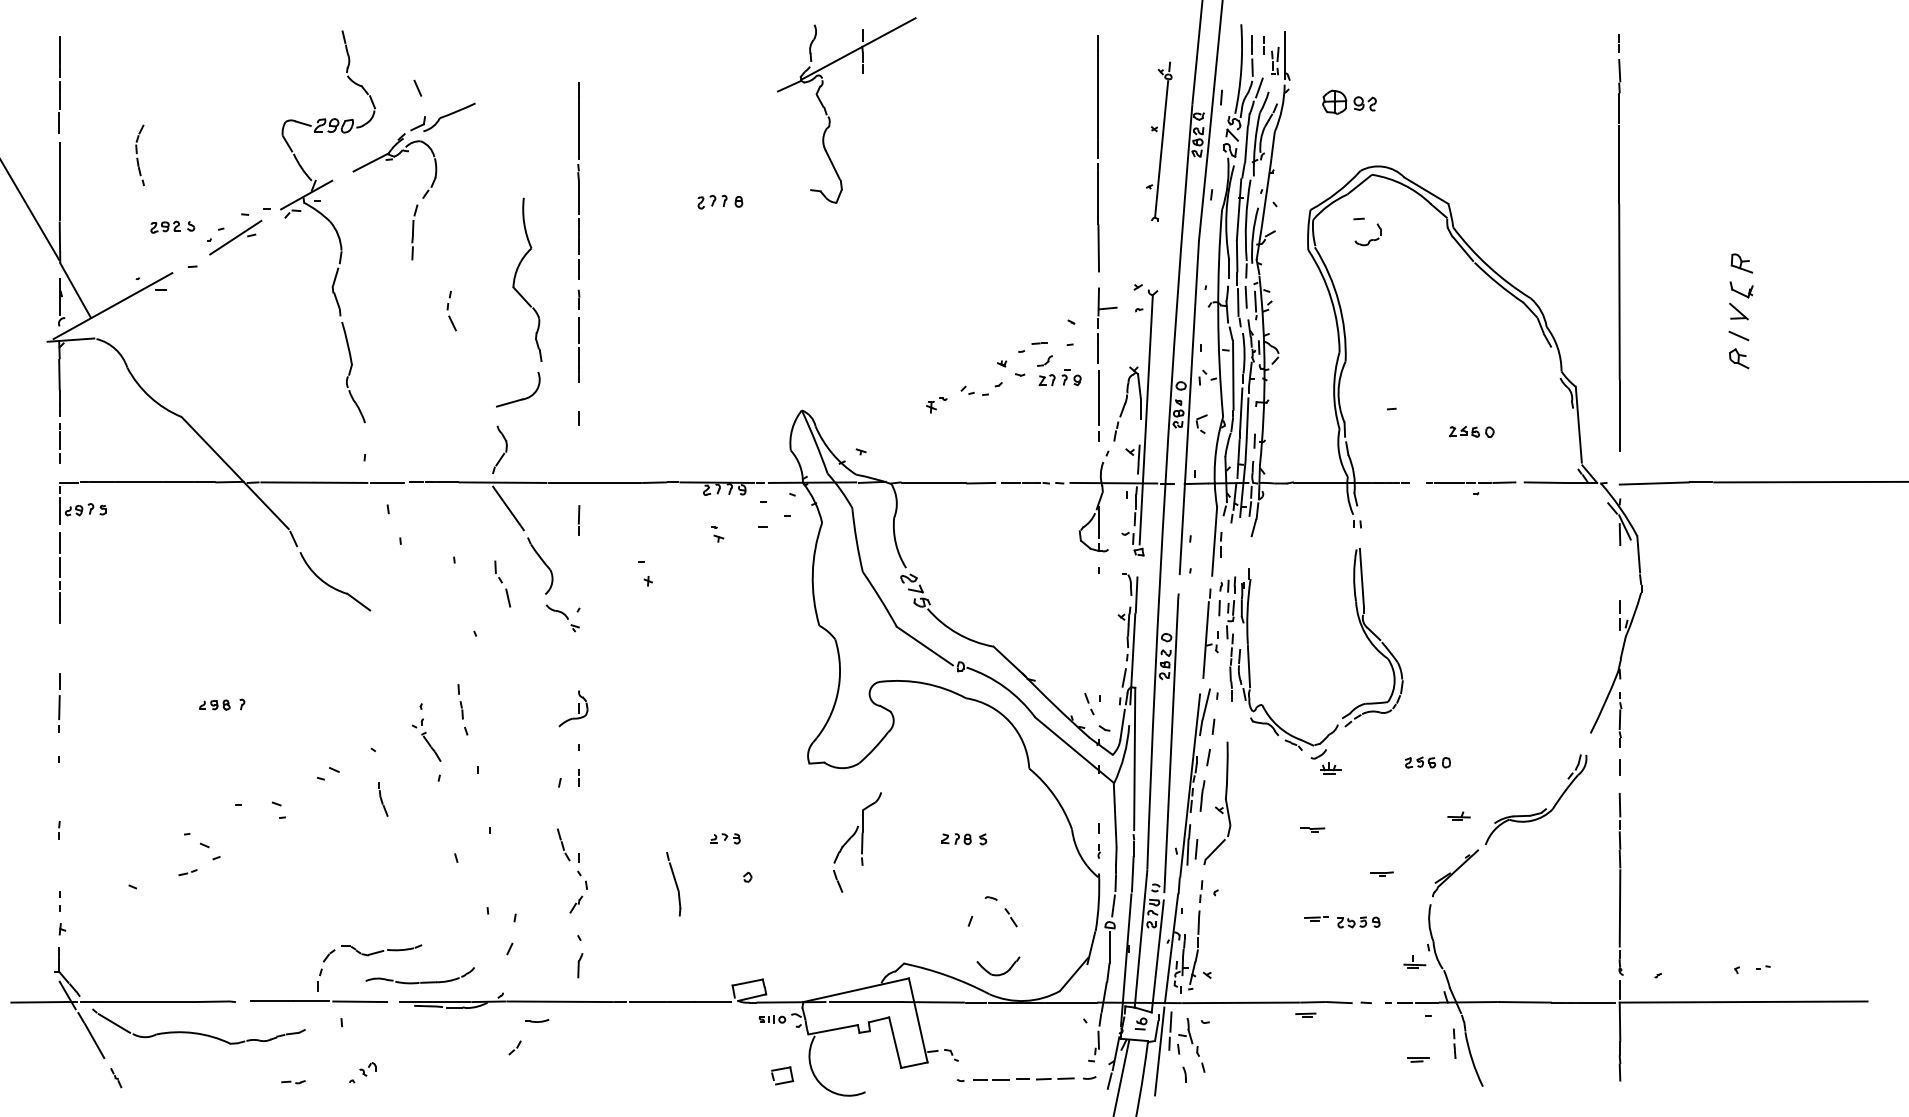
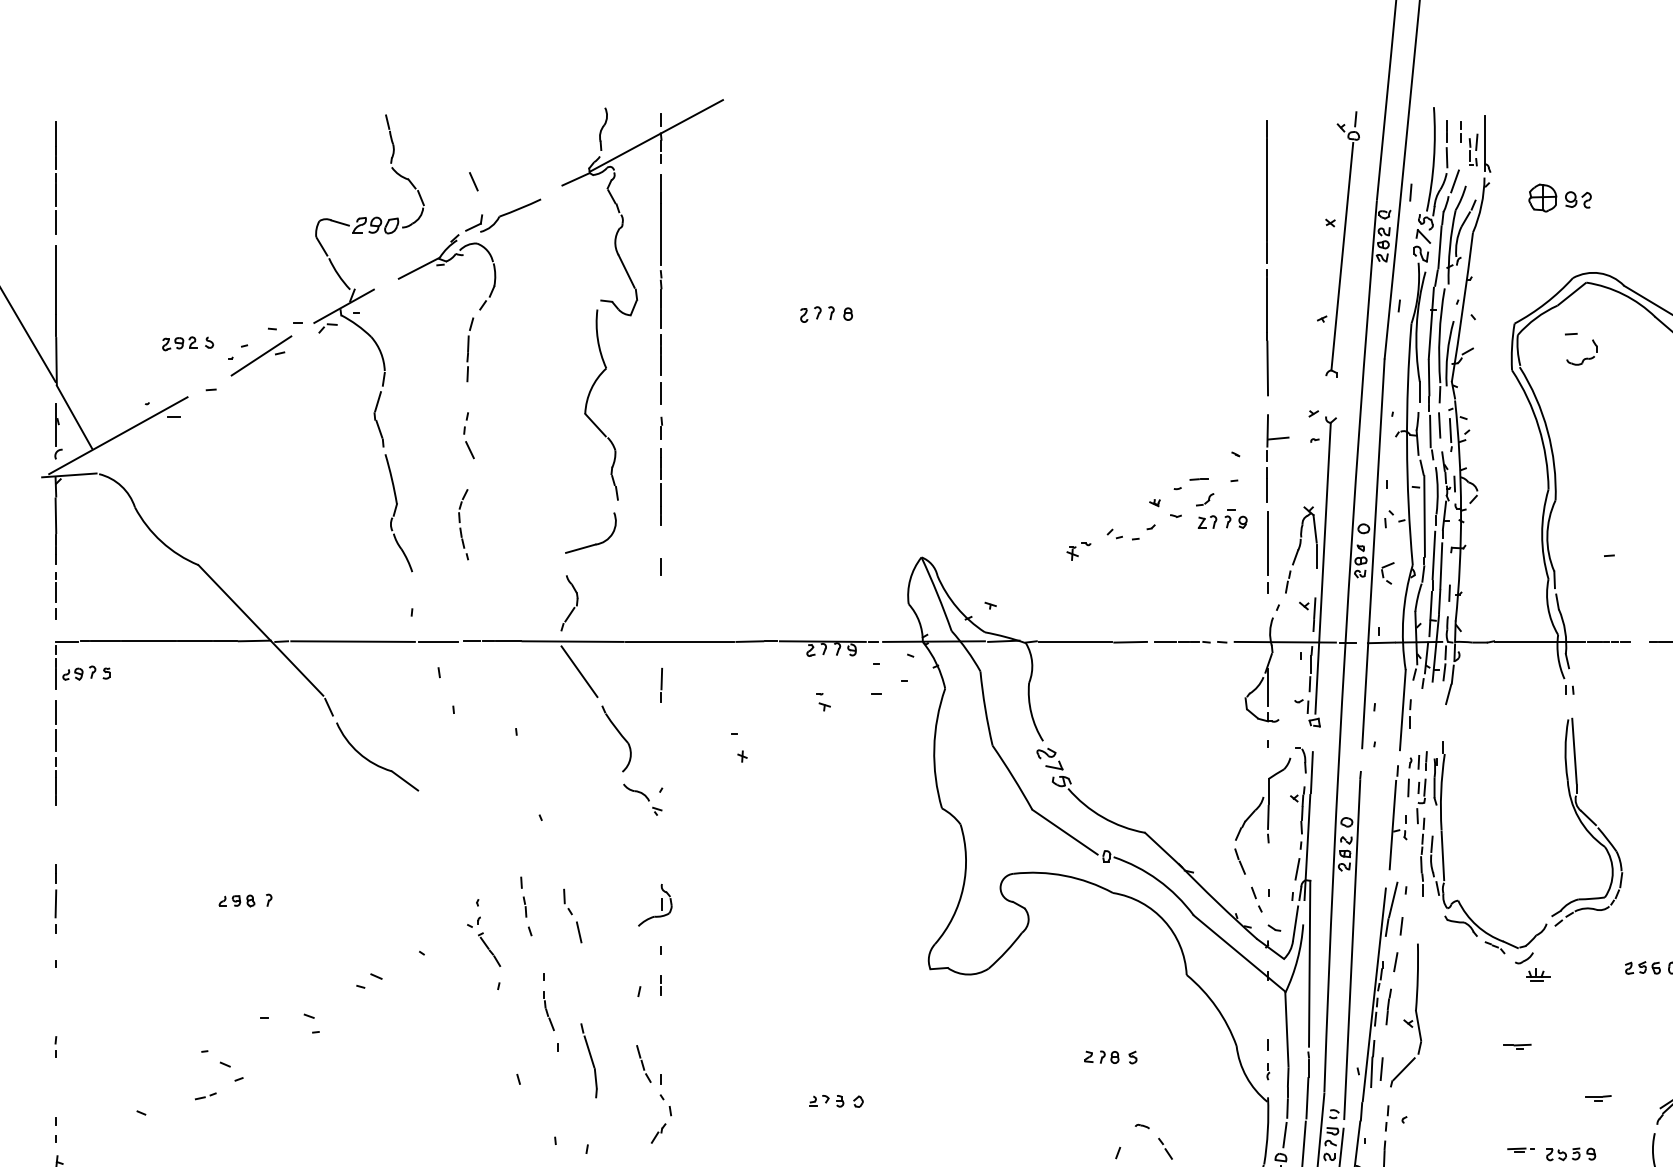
part: (830, 118) -> (623, 216), moved
part: (1158, 141) -> (1337, 243), size x1.43
part: (139, 155) -> (462, 524), moved
part: (451, 310) -> (468, 435), moved
part: (502, 583) -> (572, 915), moved
part: (383, 799) -> (549, 1011), moved
part: (725, 838) -> (826, 1100), moved
part: (857, 842) -> (1262, 816), moved
part: (673, 883) -> (588, 1059), moved

